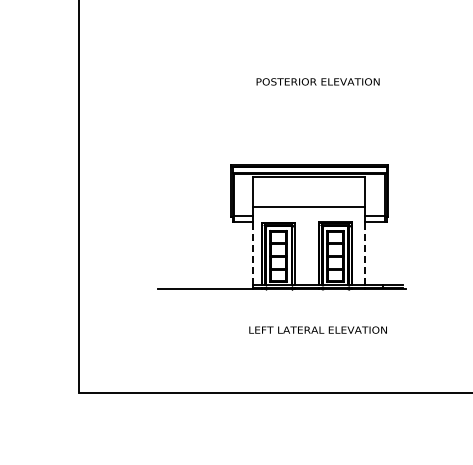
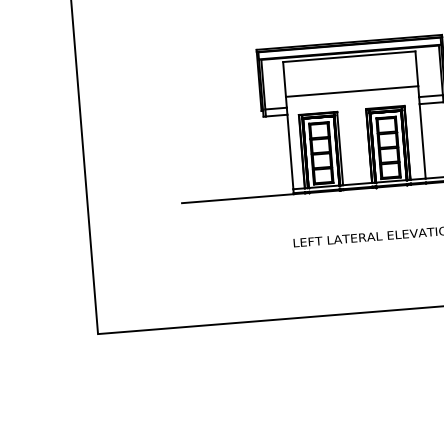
line: (252, 252) -> (290, 151), dashed -> solid
line: (364, 252) -> (422, 140), dashed -> solid

